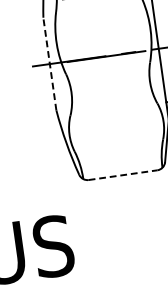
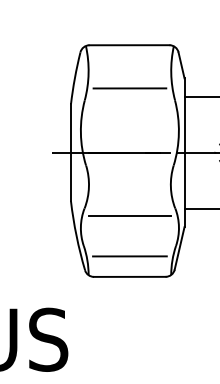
line: (49, 63) -> (70, 152), dashed -> solid
line: (114, 117) -> (129, 216), added
line: (119, 155) -> (129, 256), added
line: (122, 174) -> (129, 276), dashed -> solid

